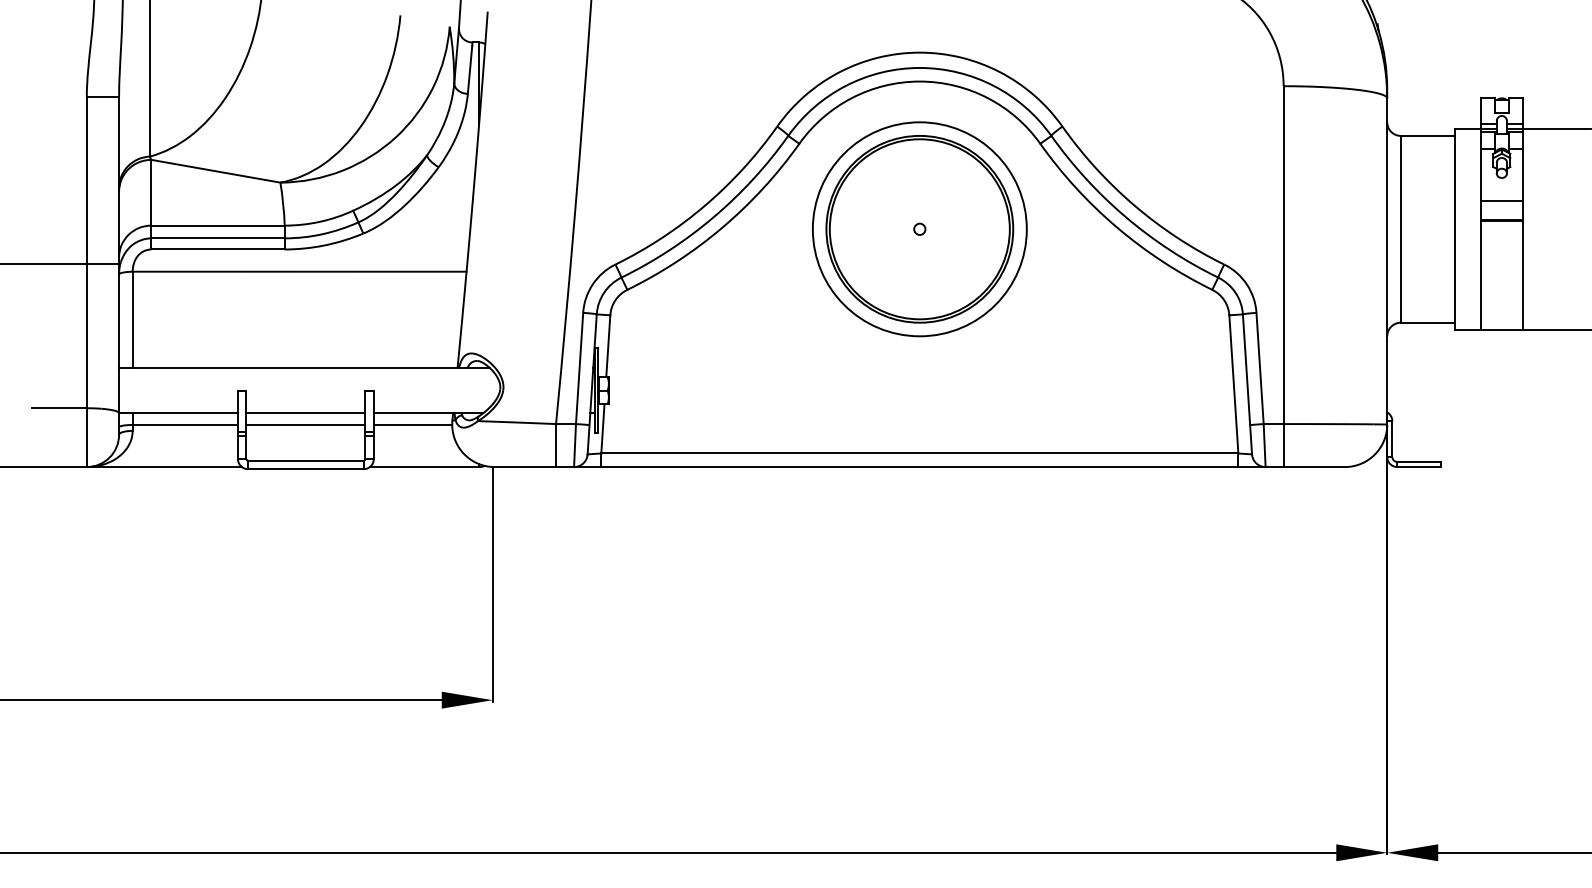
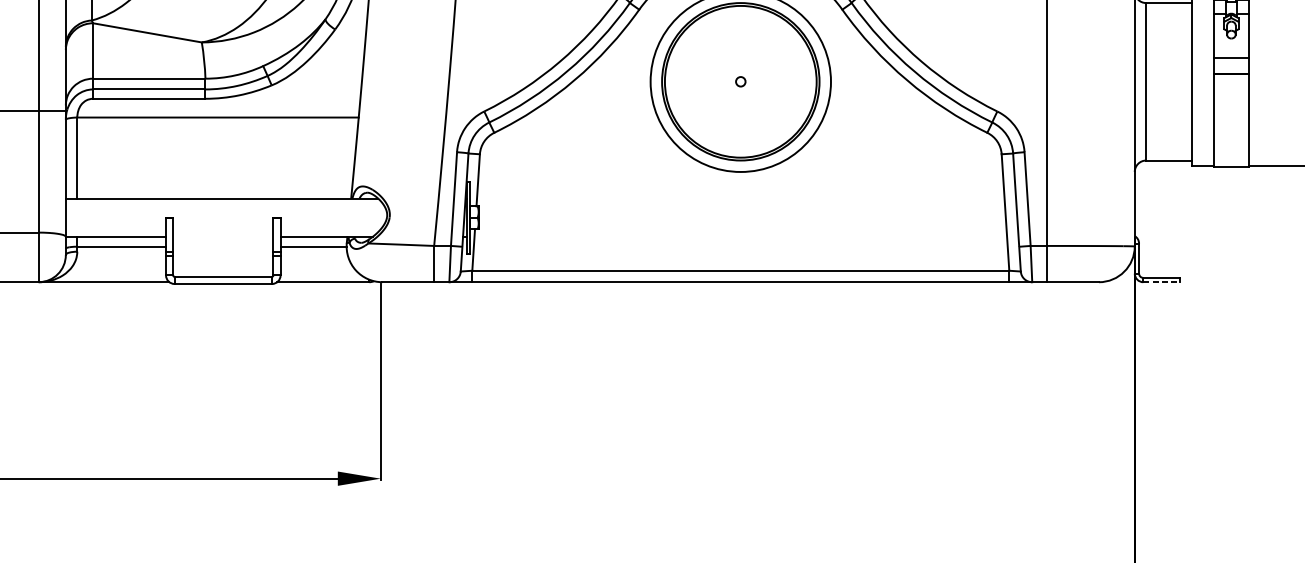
line: (305, 413) -> (222, 237), removed
line: (305, 424) -> (222, 246), removed
line: (1419, 467) -> (1161, 282), solid -> dashed

